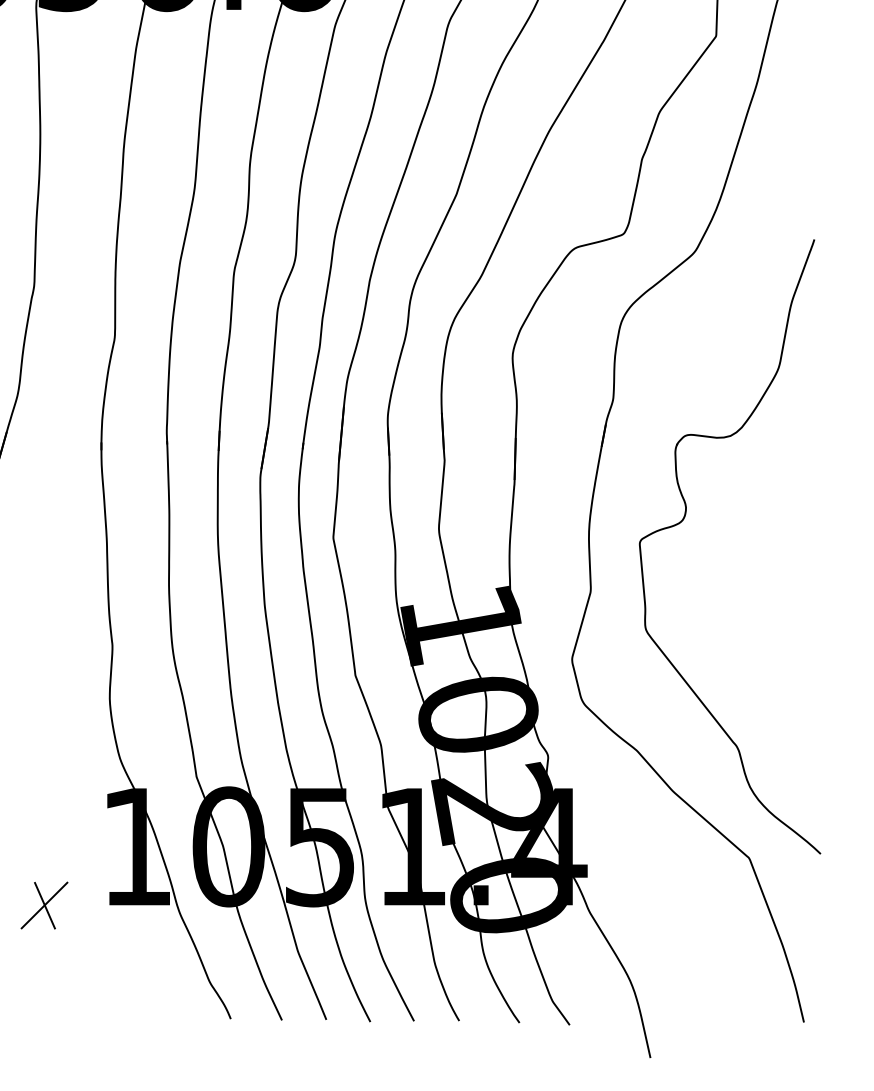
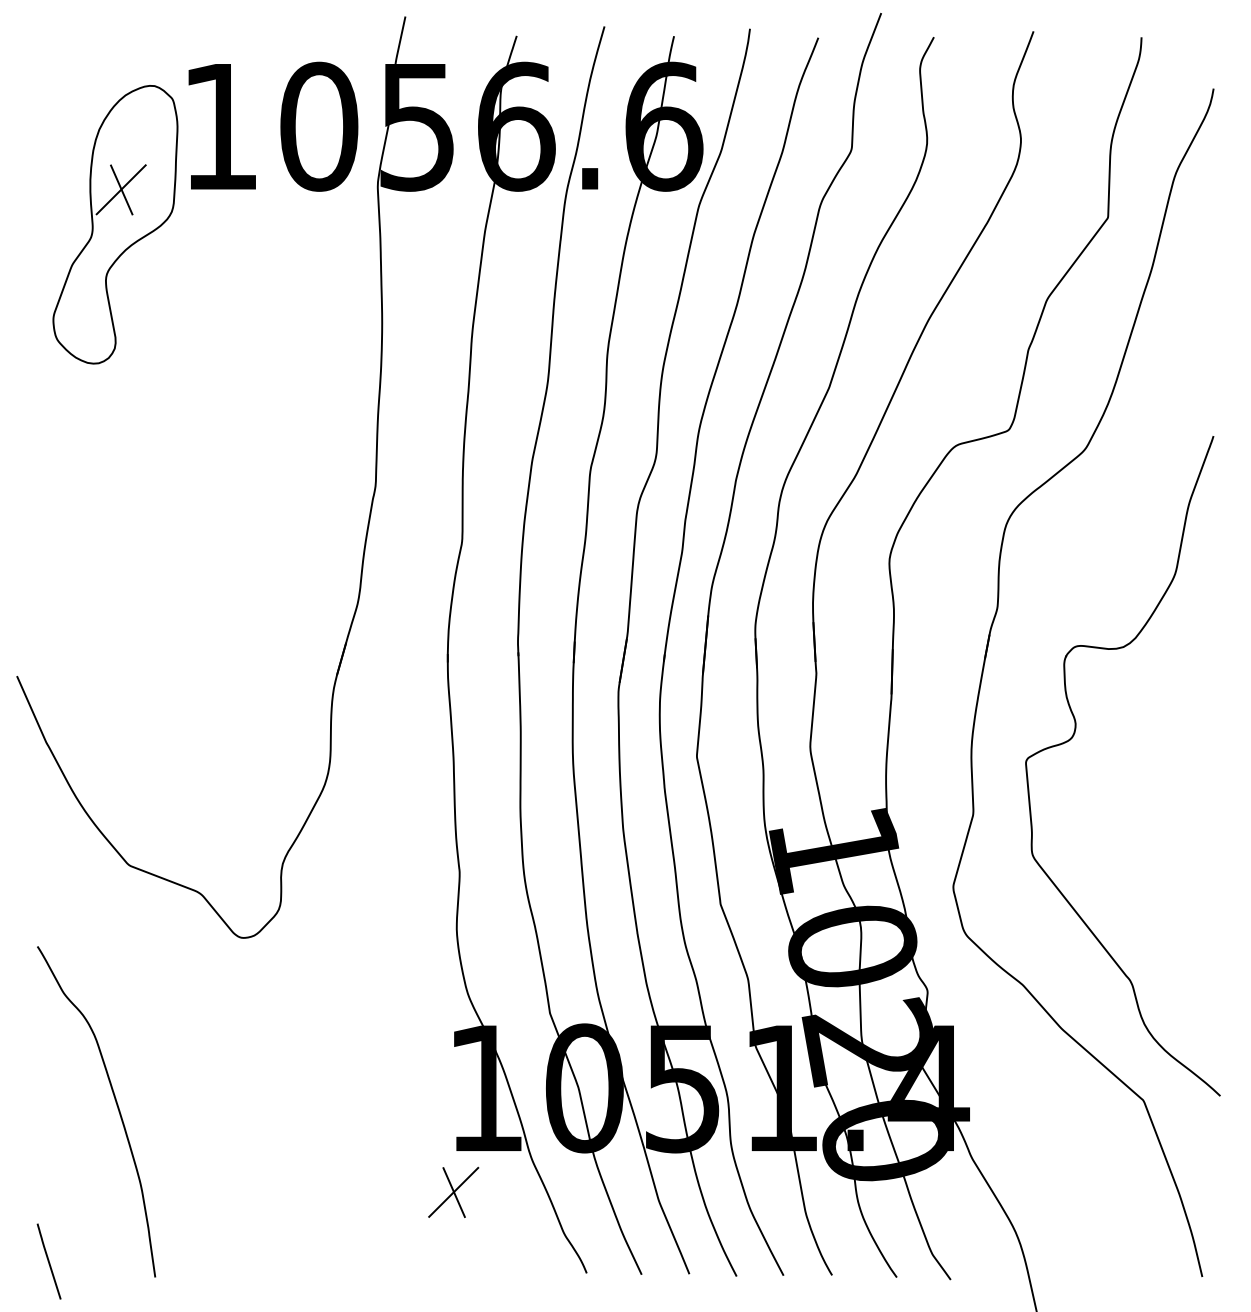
part: (44, 904) -> (453, 1191), moved

